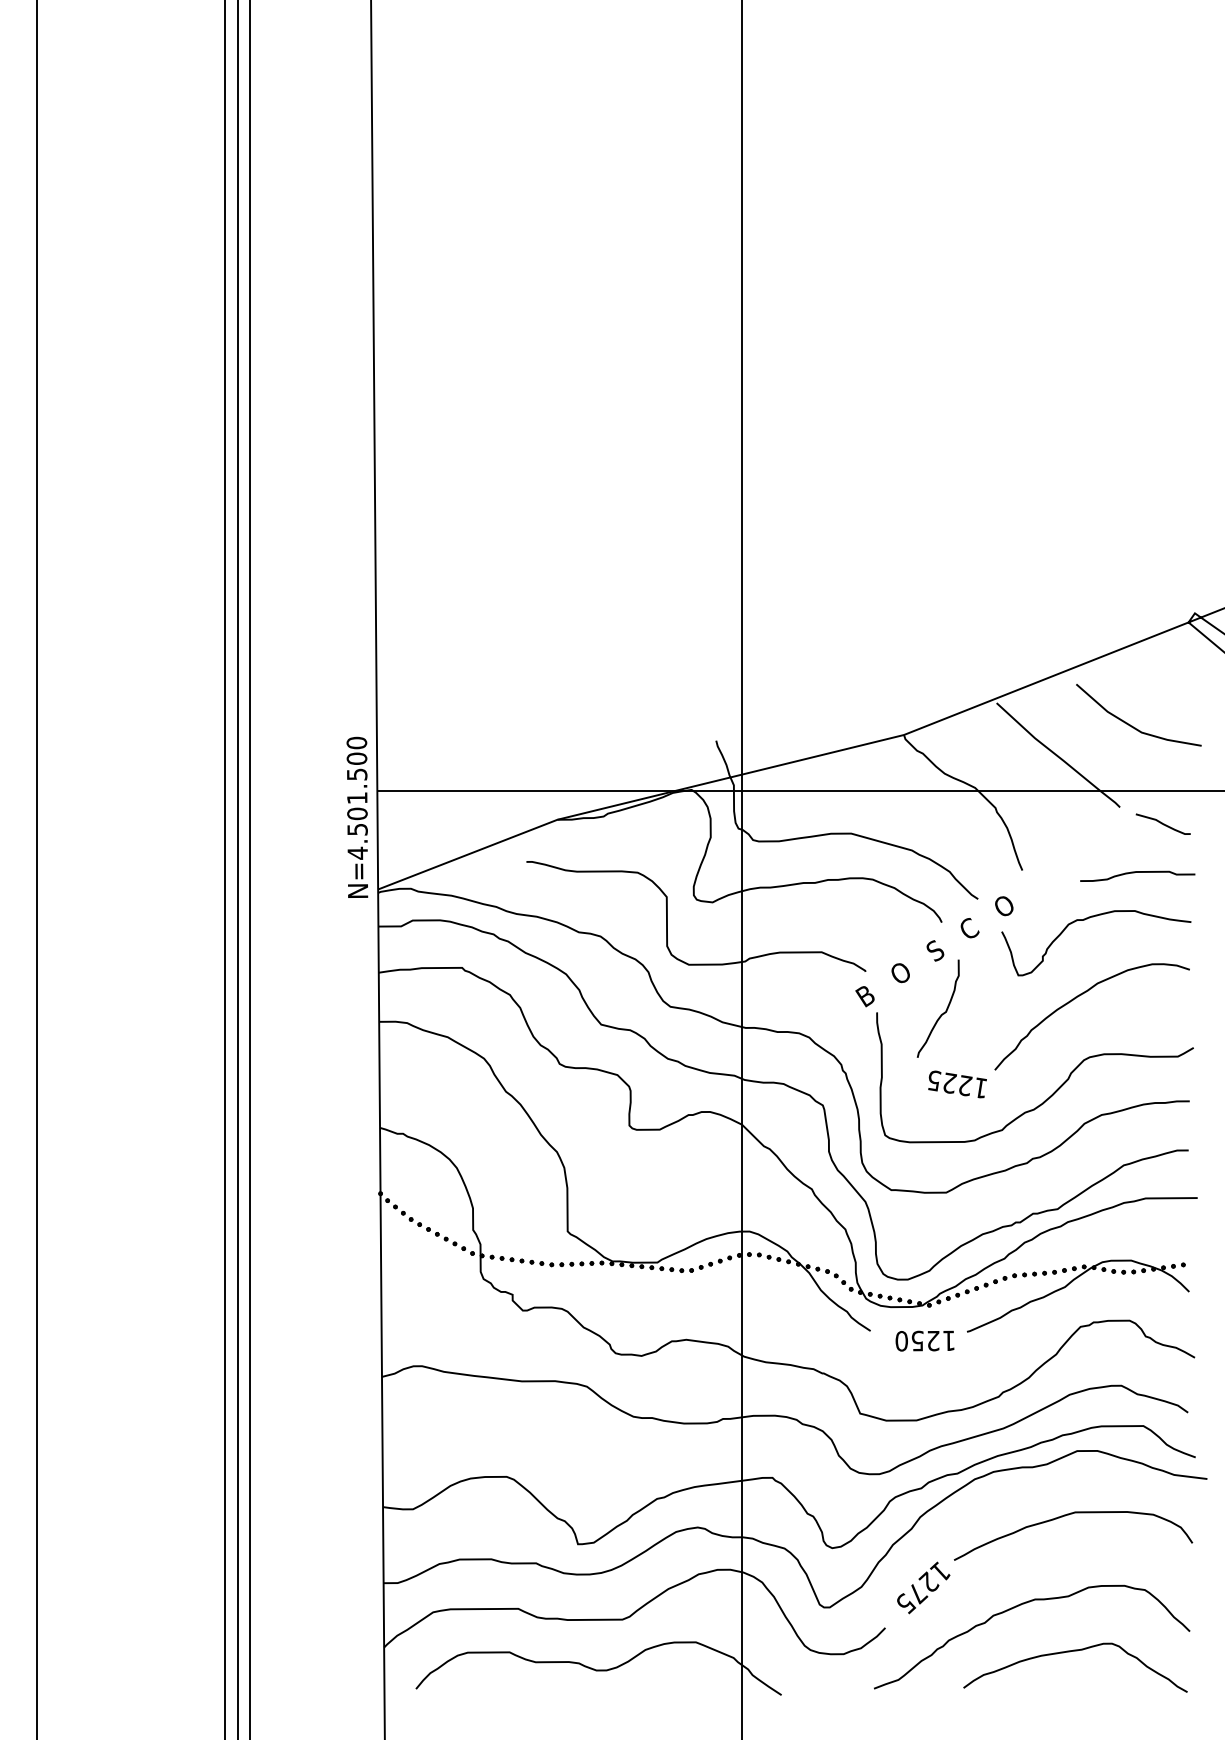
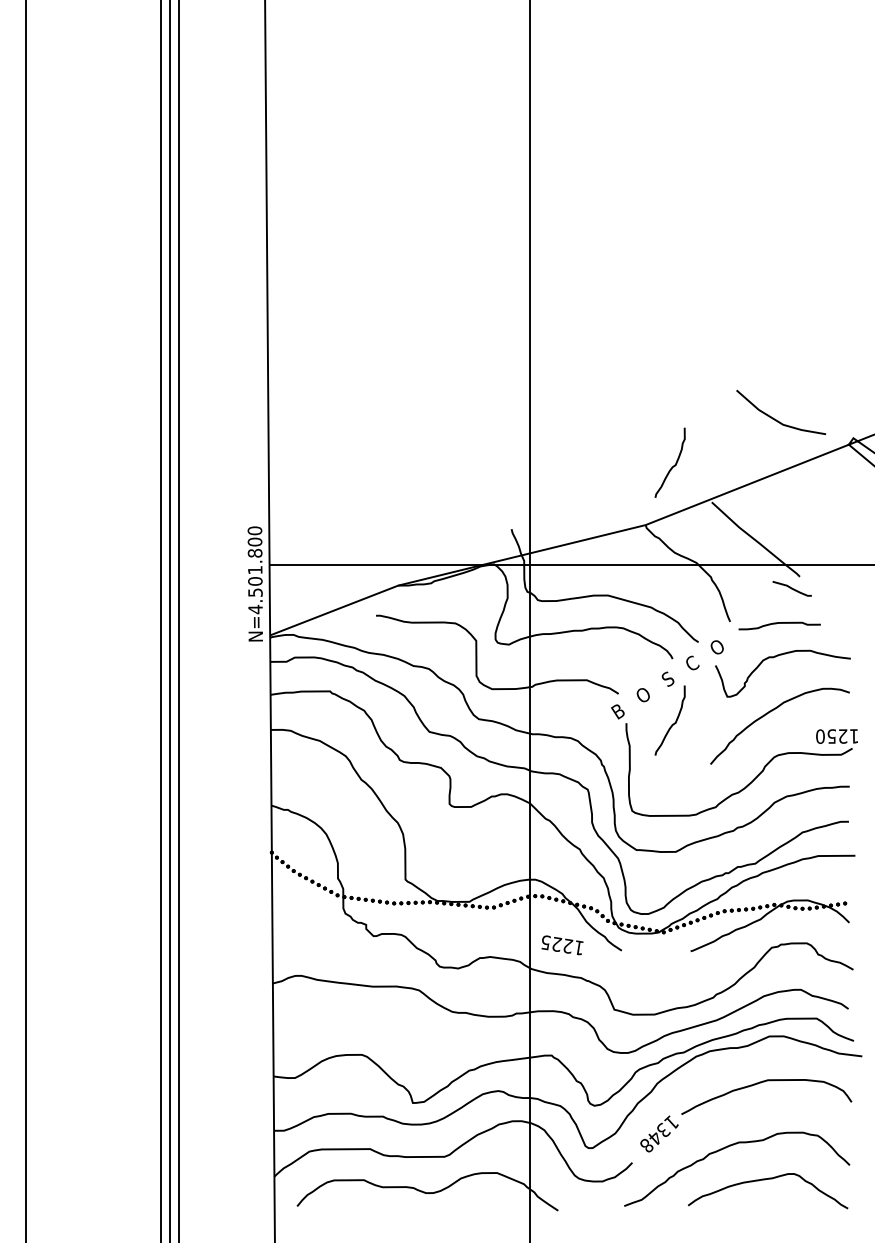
curve: (940, 653) -> (671, 466), added
line: (1132, 725) -> (776, 419), moved
text: (356, 774) -> (254, 553), N=4.501.500 -> N=4.501.800
curve: (1162, 823) -> (791, 588), moved
curve: (1137, 872) -> (779, 623), moved
text: (957, 1084) -> (562, 945), moved
text: (924, 1340) -> (836, 736), moved
text: (917, 1592) -> (655, 1137), 1275 -> 1348

